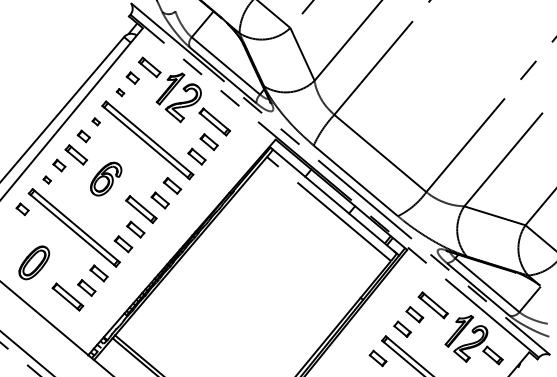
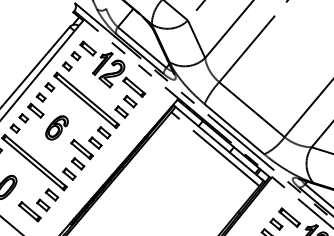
part: (120, 92) -> (67, 66), size x1.67
part: (96, 121) -> (50, 87), size x1.67
part: (47, 179) -> (15, 128), size x1.67

